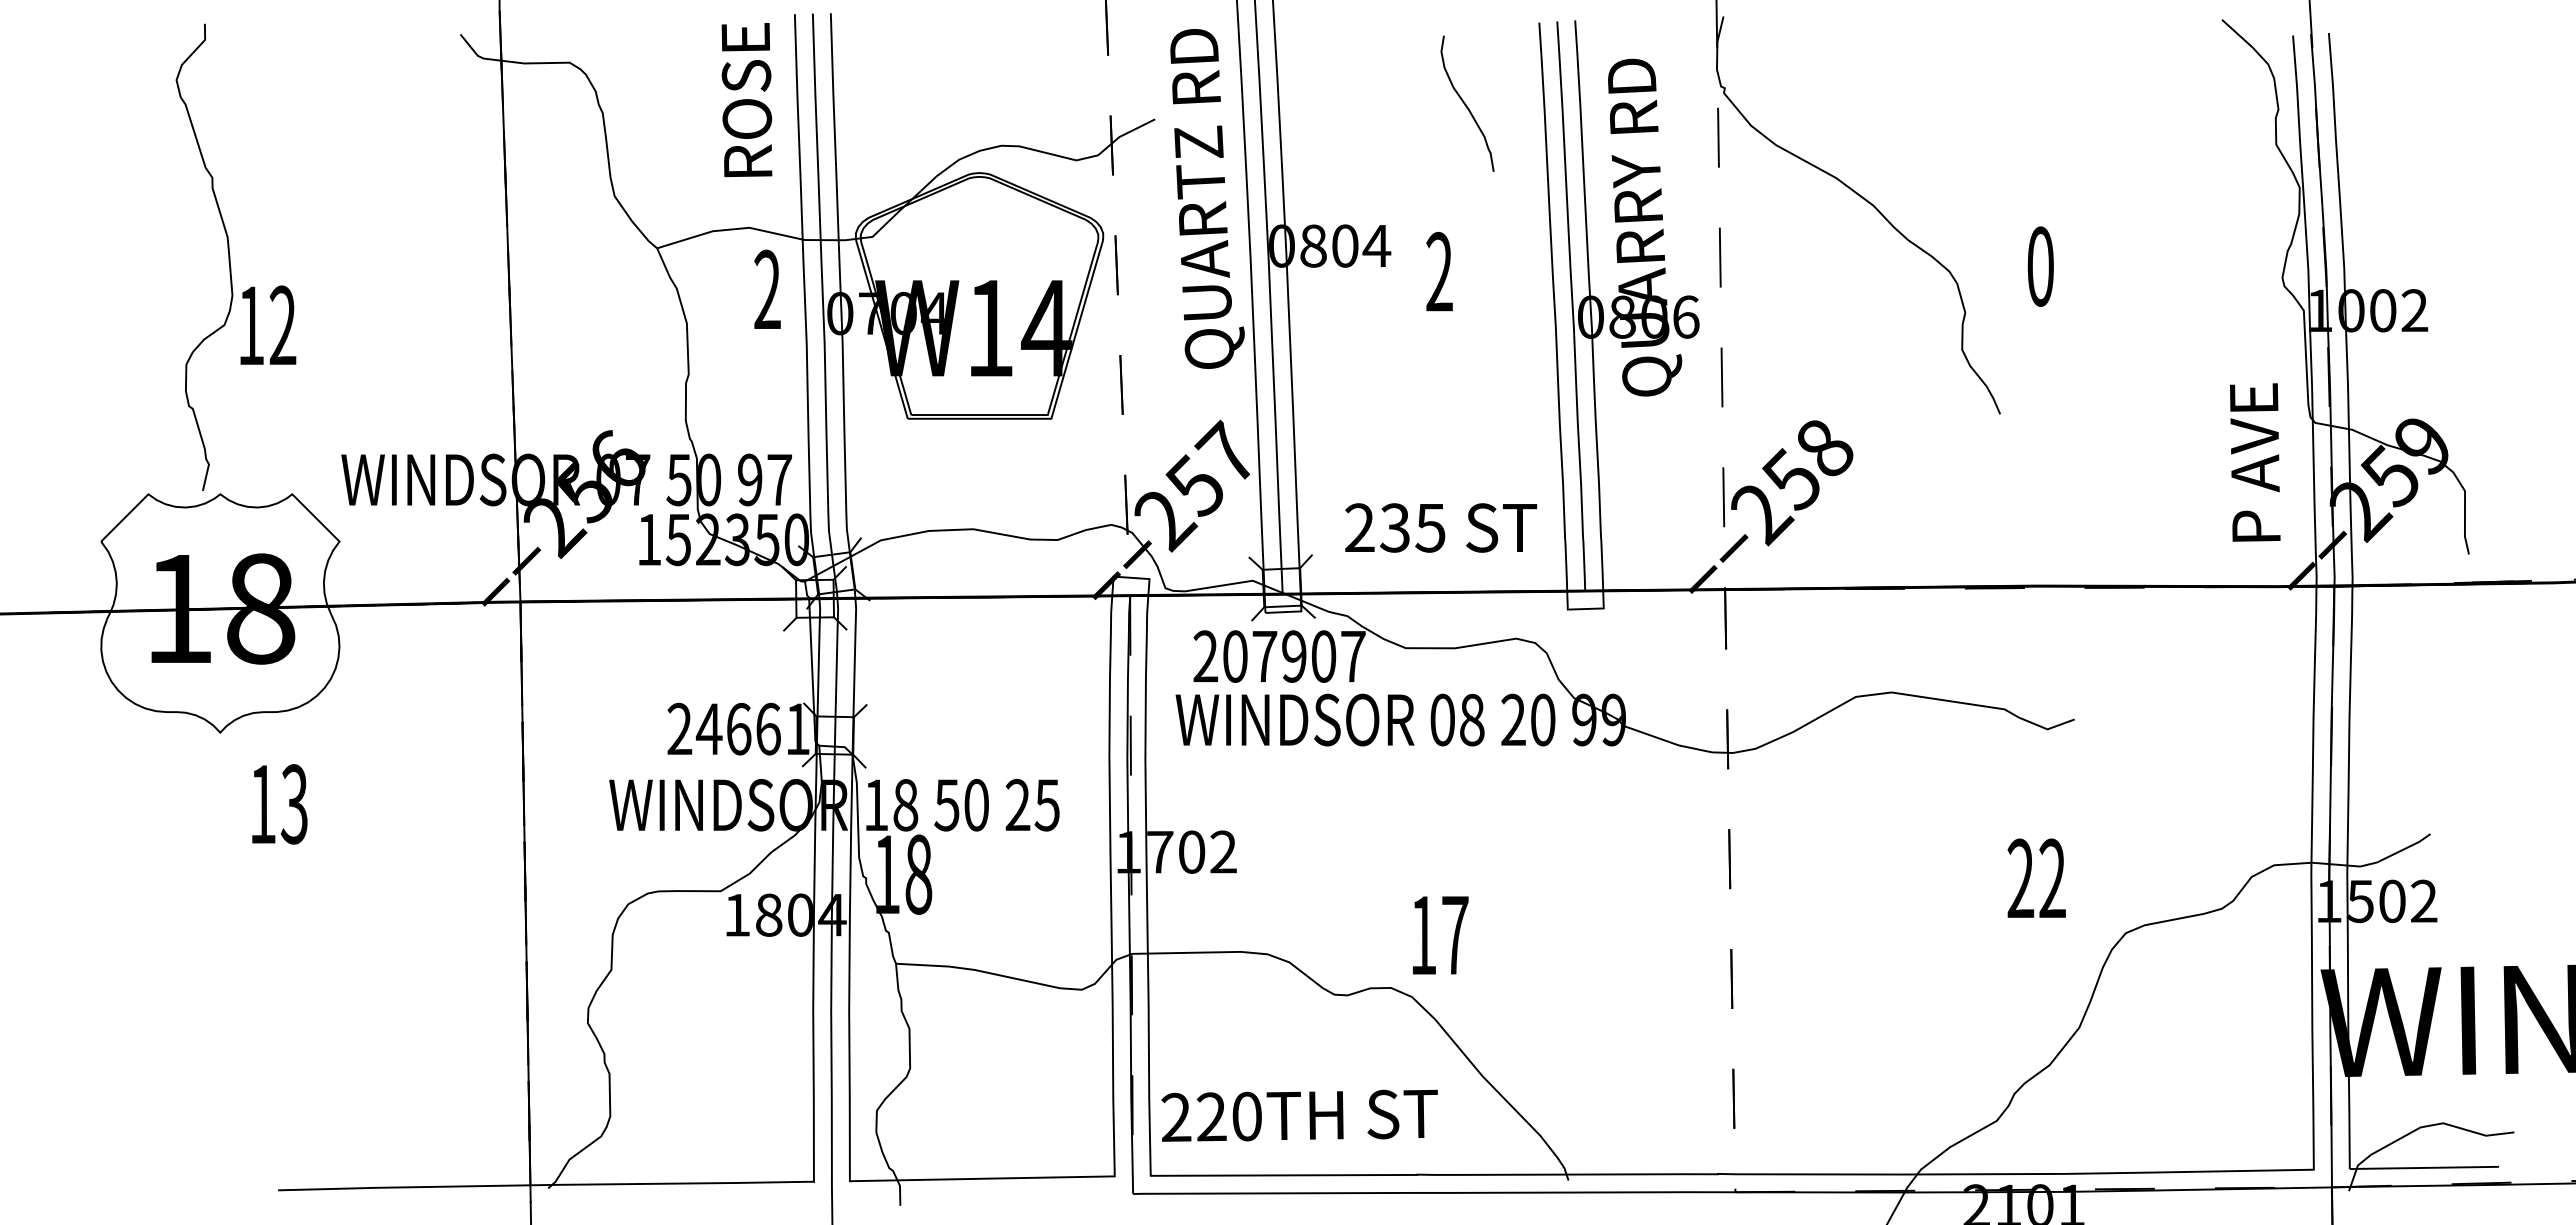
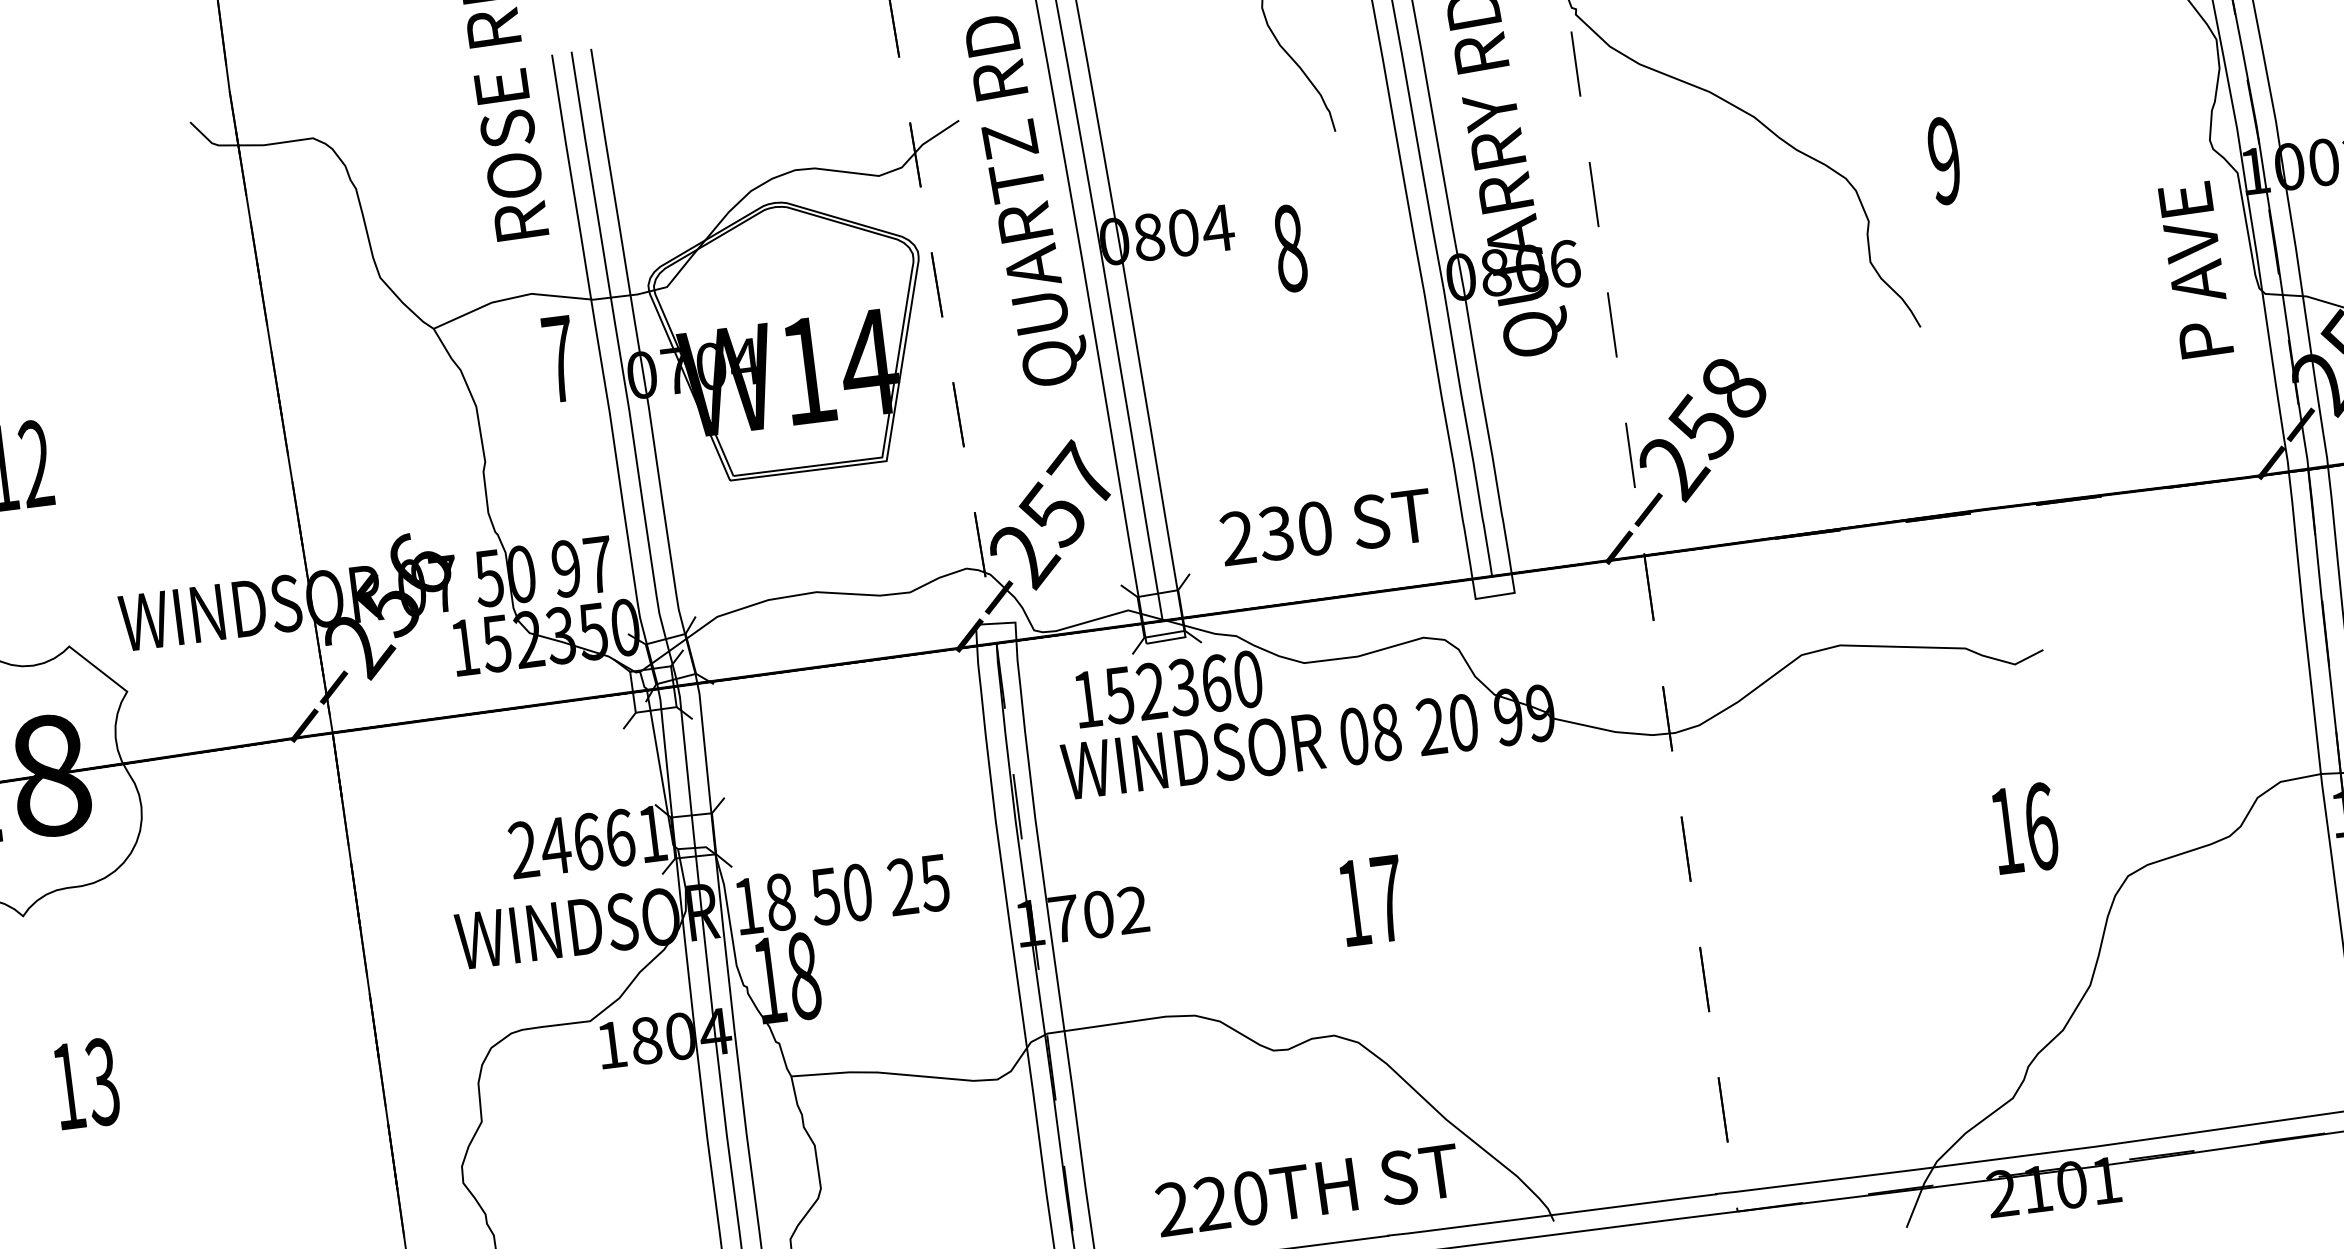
text: (2040, 266) -> (1944, 160), 0 -> 9
text: (1439, 271) -> (1289, 247), 2 -> 8
text: (767, 288) -> (559, 357), 2 -> 7
text: (2255, 462) -> (2196, 270), moved
text: (1430, 527) -> (1314, 528), 235 -> 230
text: (1279, 656) -> (1167, 689), 207907 -> 152360
text: (279, 804) -> (86, 1084), moved
text: (2036, 878) -> (2023, 828), 22 -> 16
text: (1440, 935) -> (1372, 900), moved
text: (1299, 1115) -> (1307, 1190), moved

